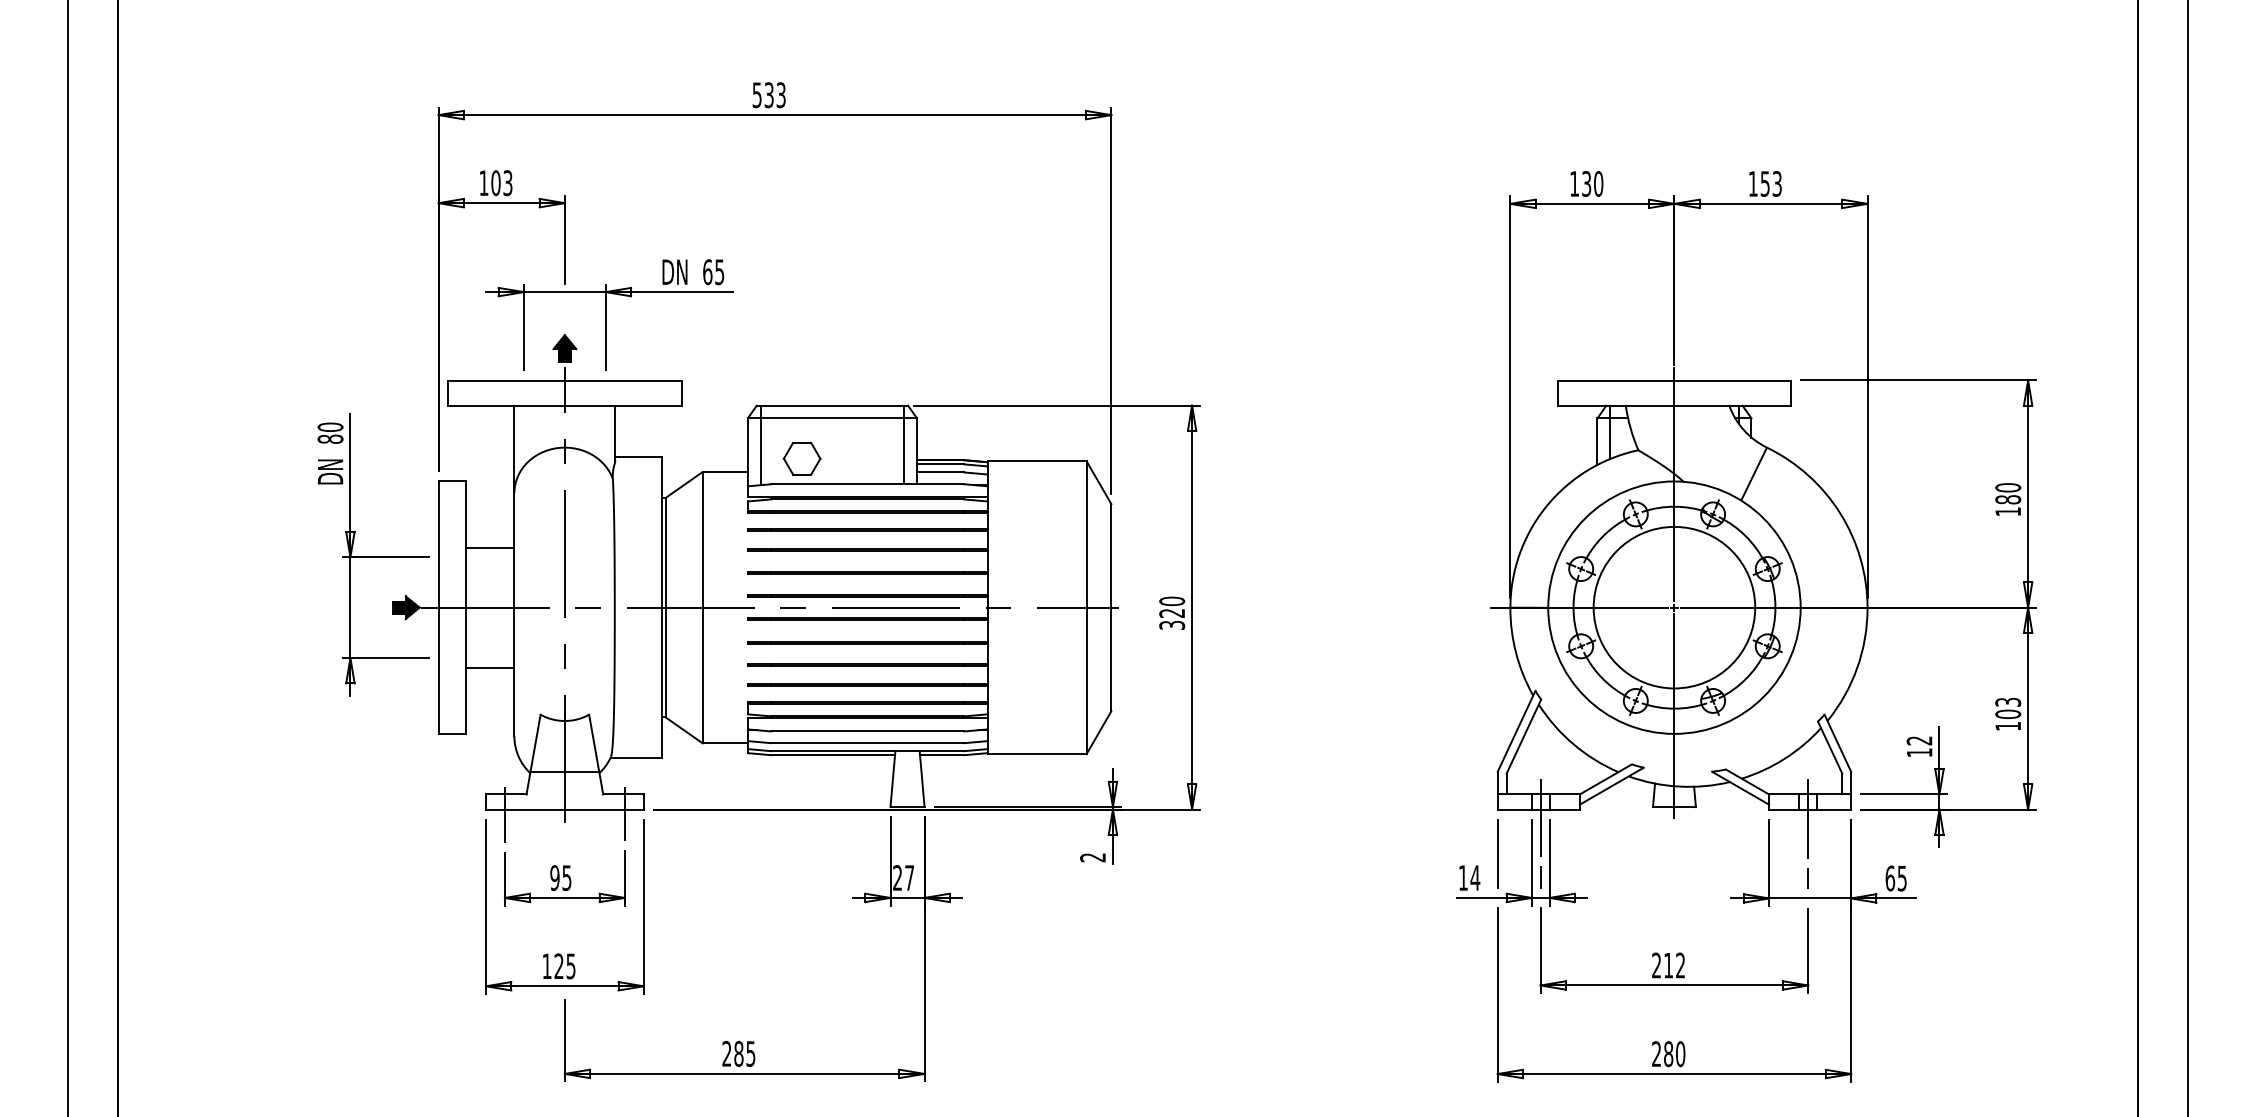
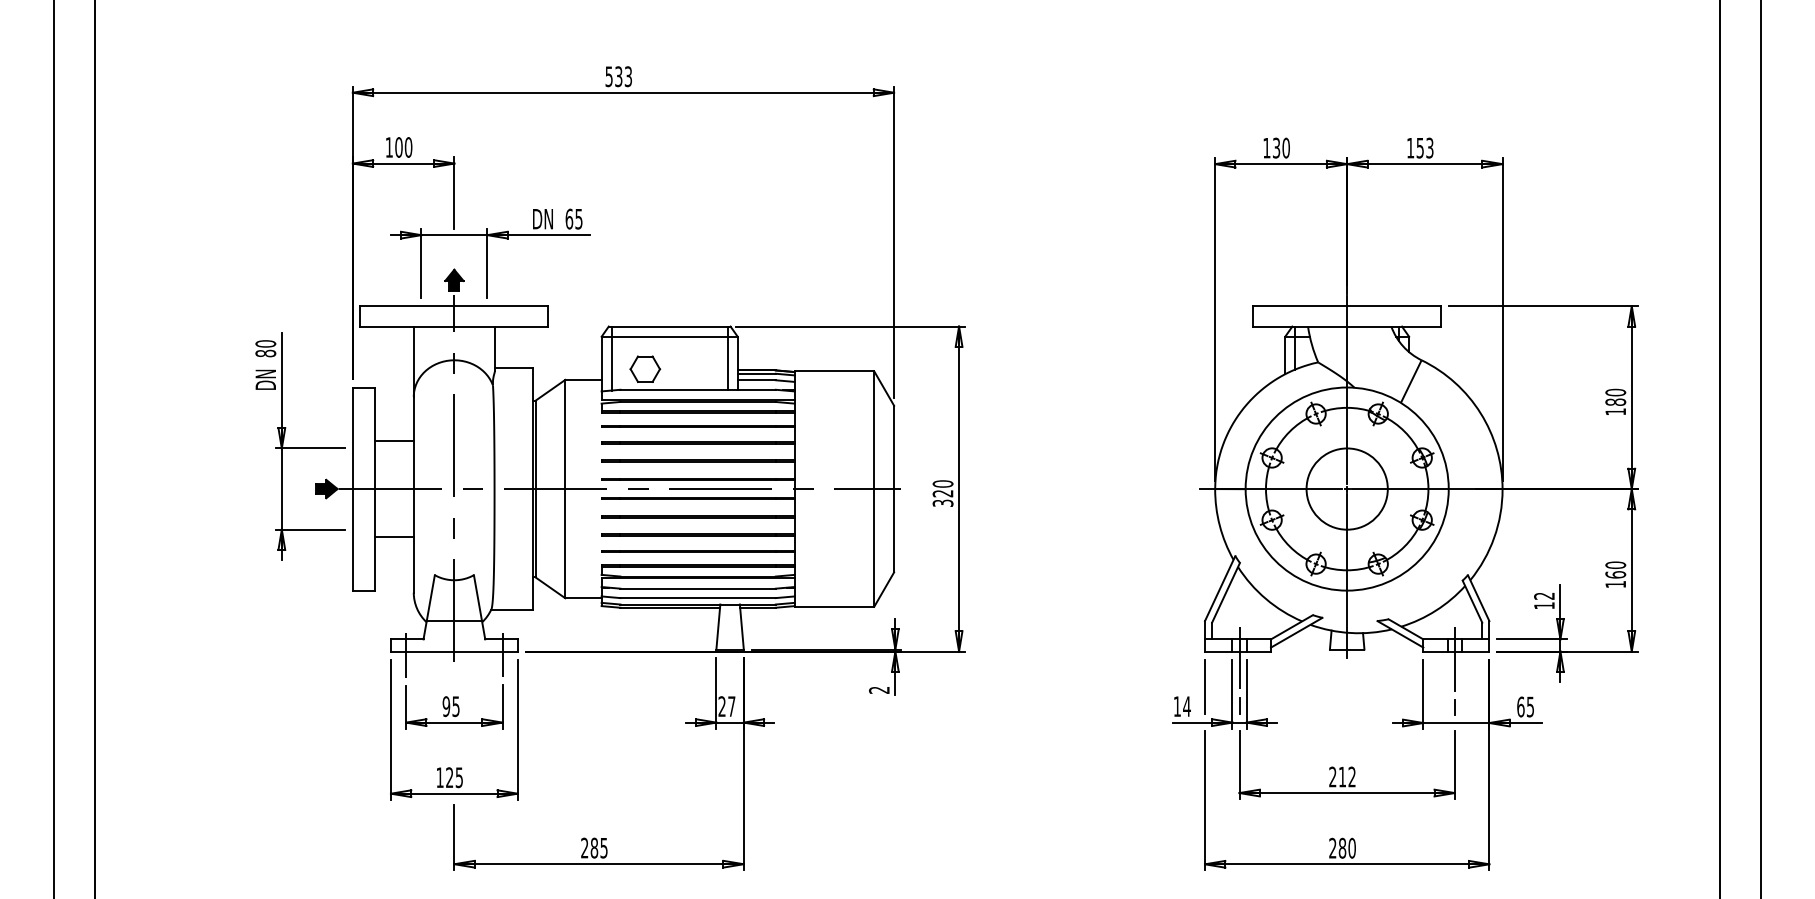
text: (507, 183) -> (408, 147), 103 -> 100
circle: (1673, 606) -> (1346, 488), size x0.62
text: (2007, 707) -> (1615, 569), 103 -> 160

